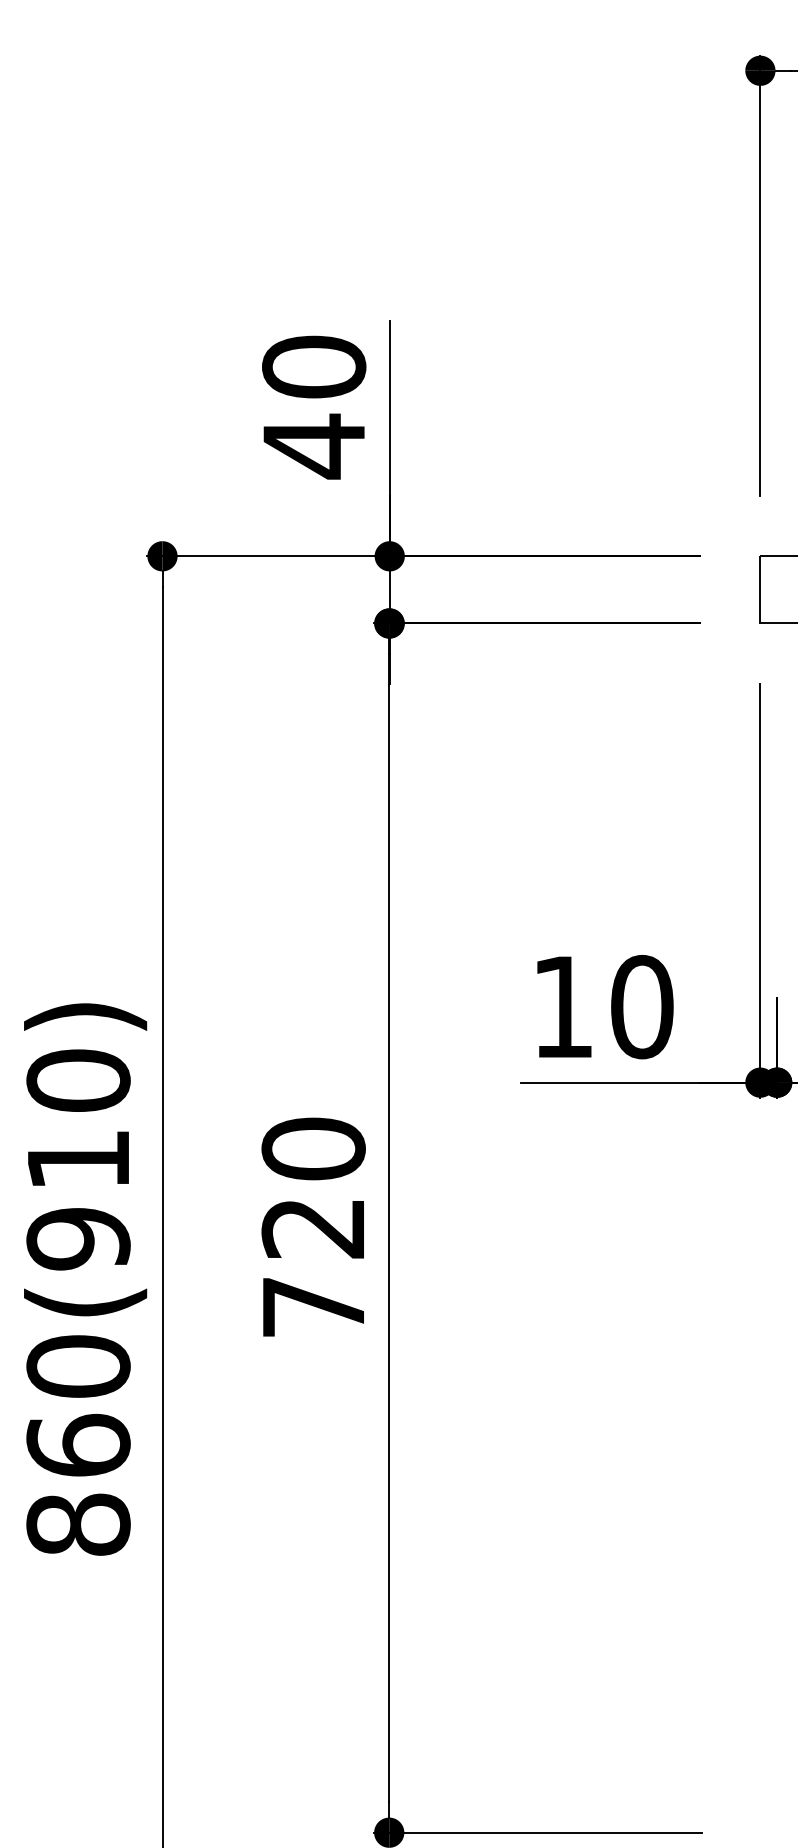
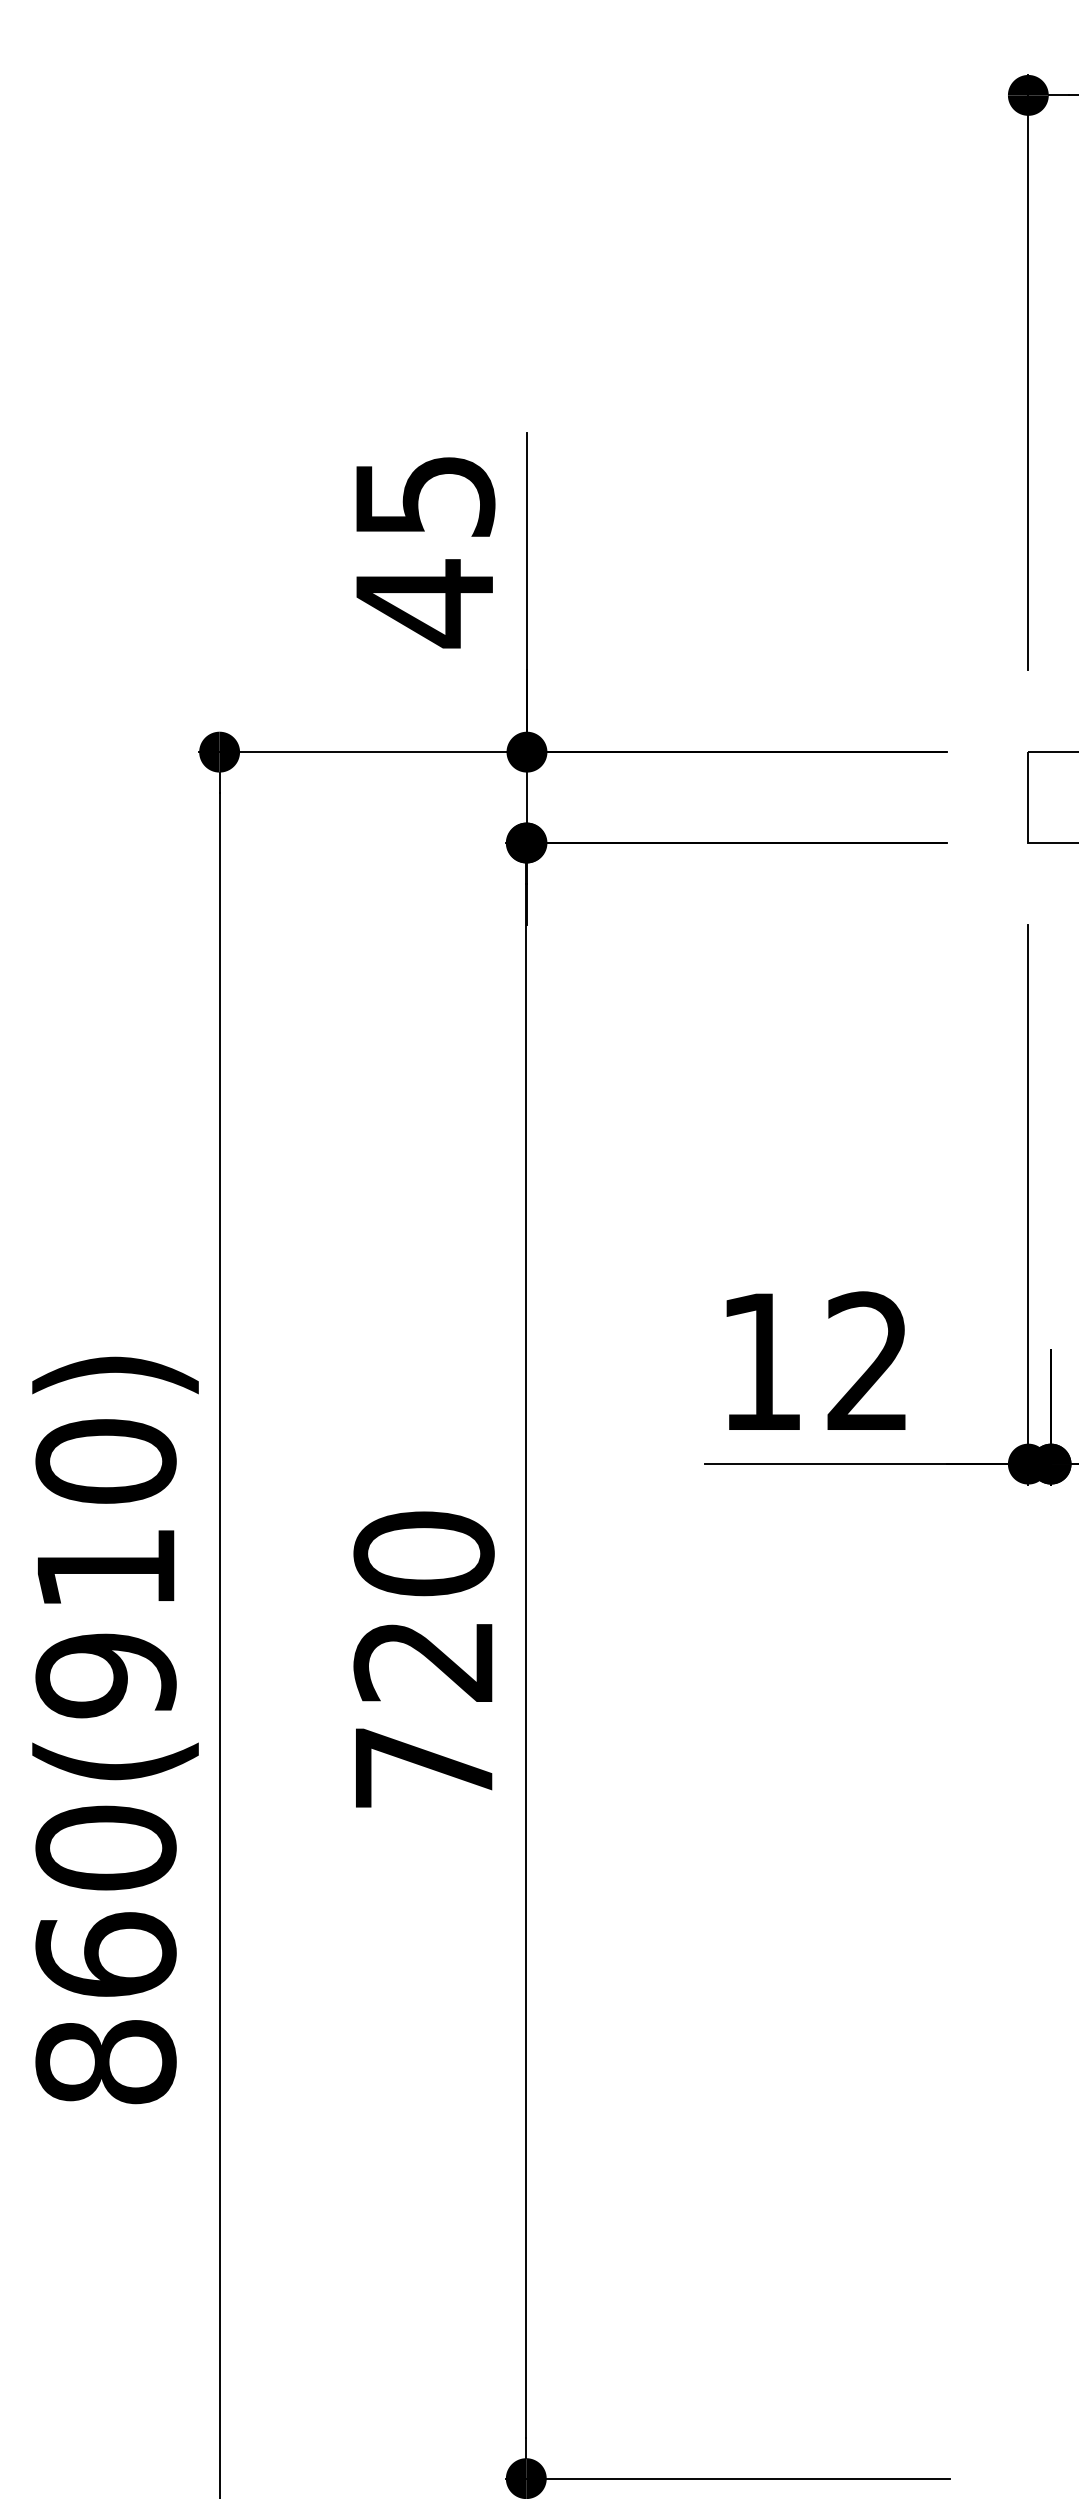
text: (313, 366) -> (424, 495), 40 -> 45
text: (642, 1006) -> (868, 1361), 10 -> 12

